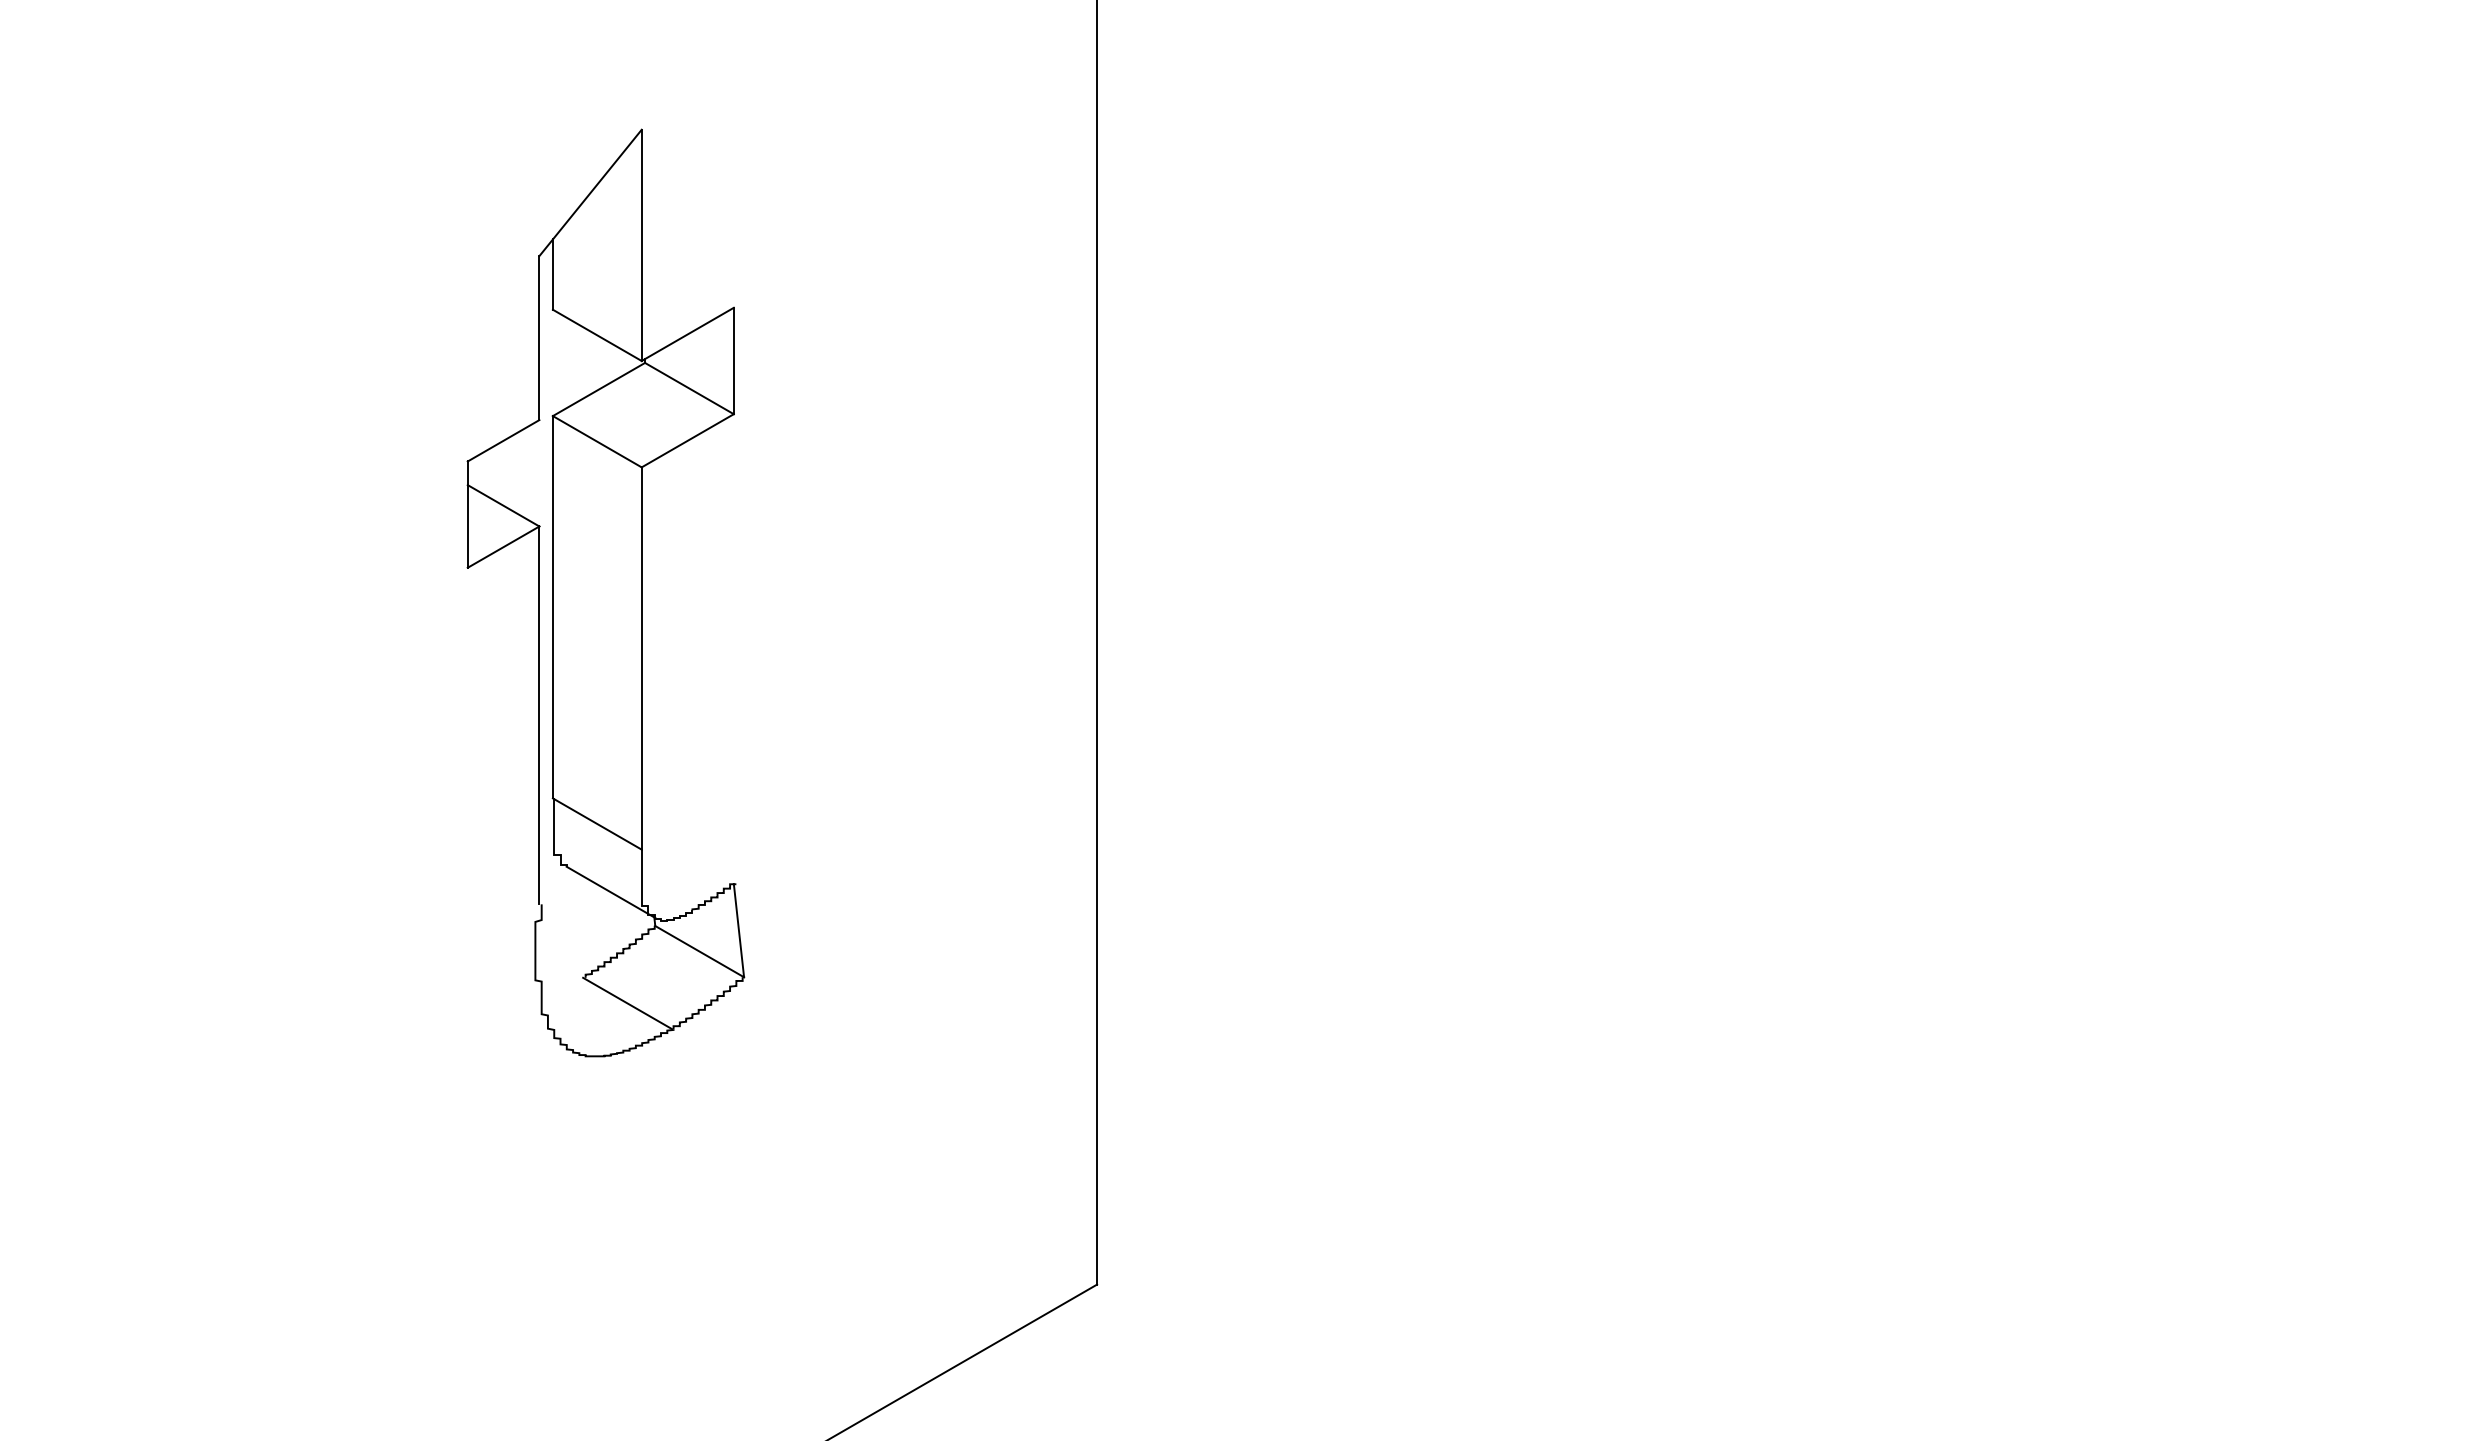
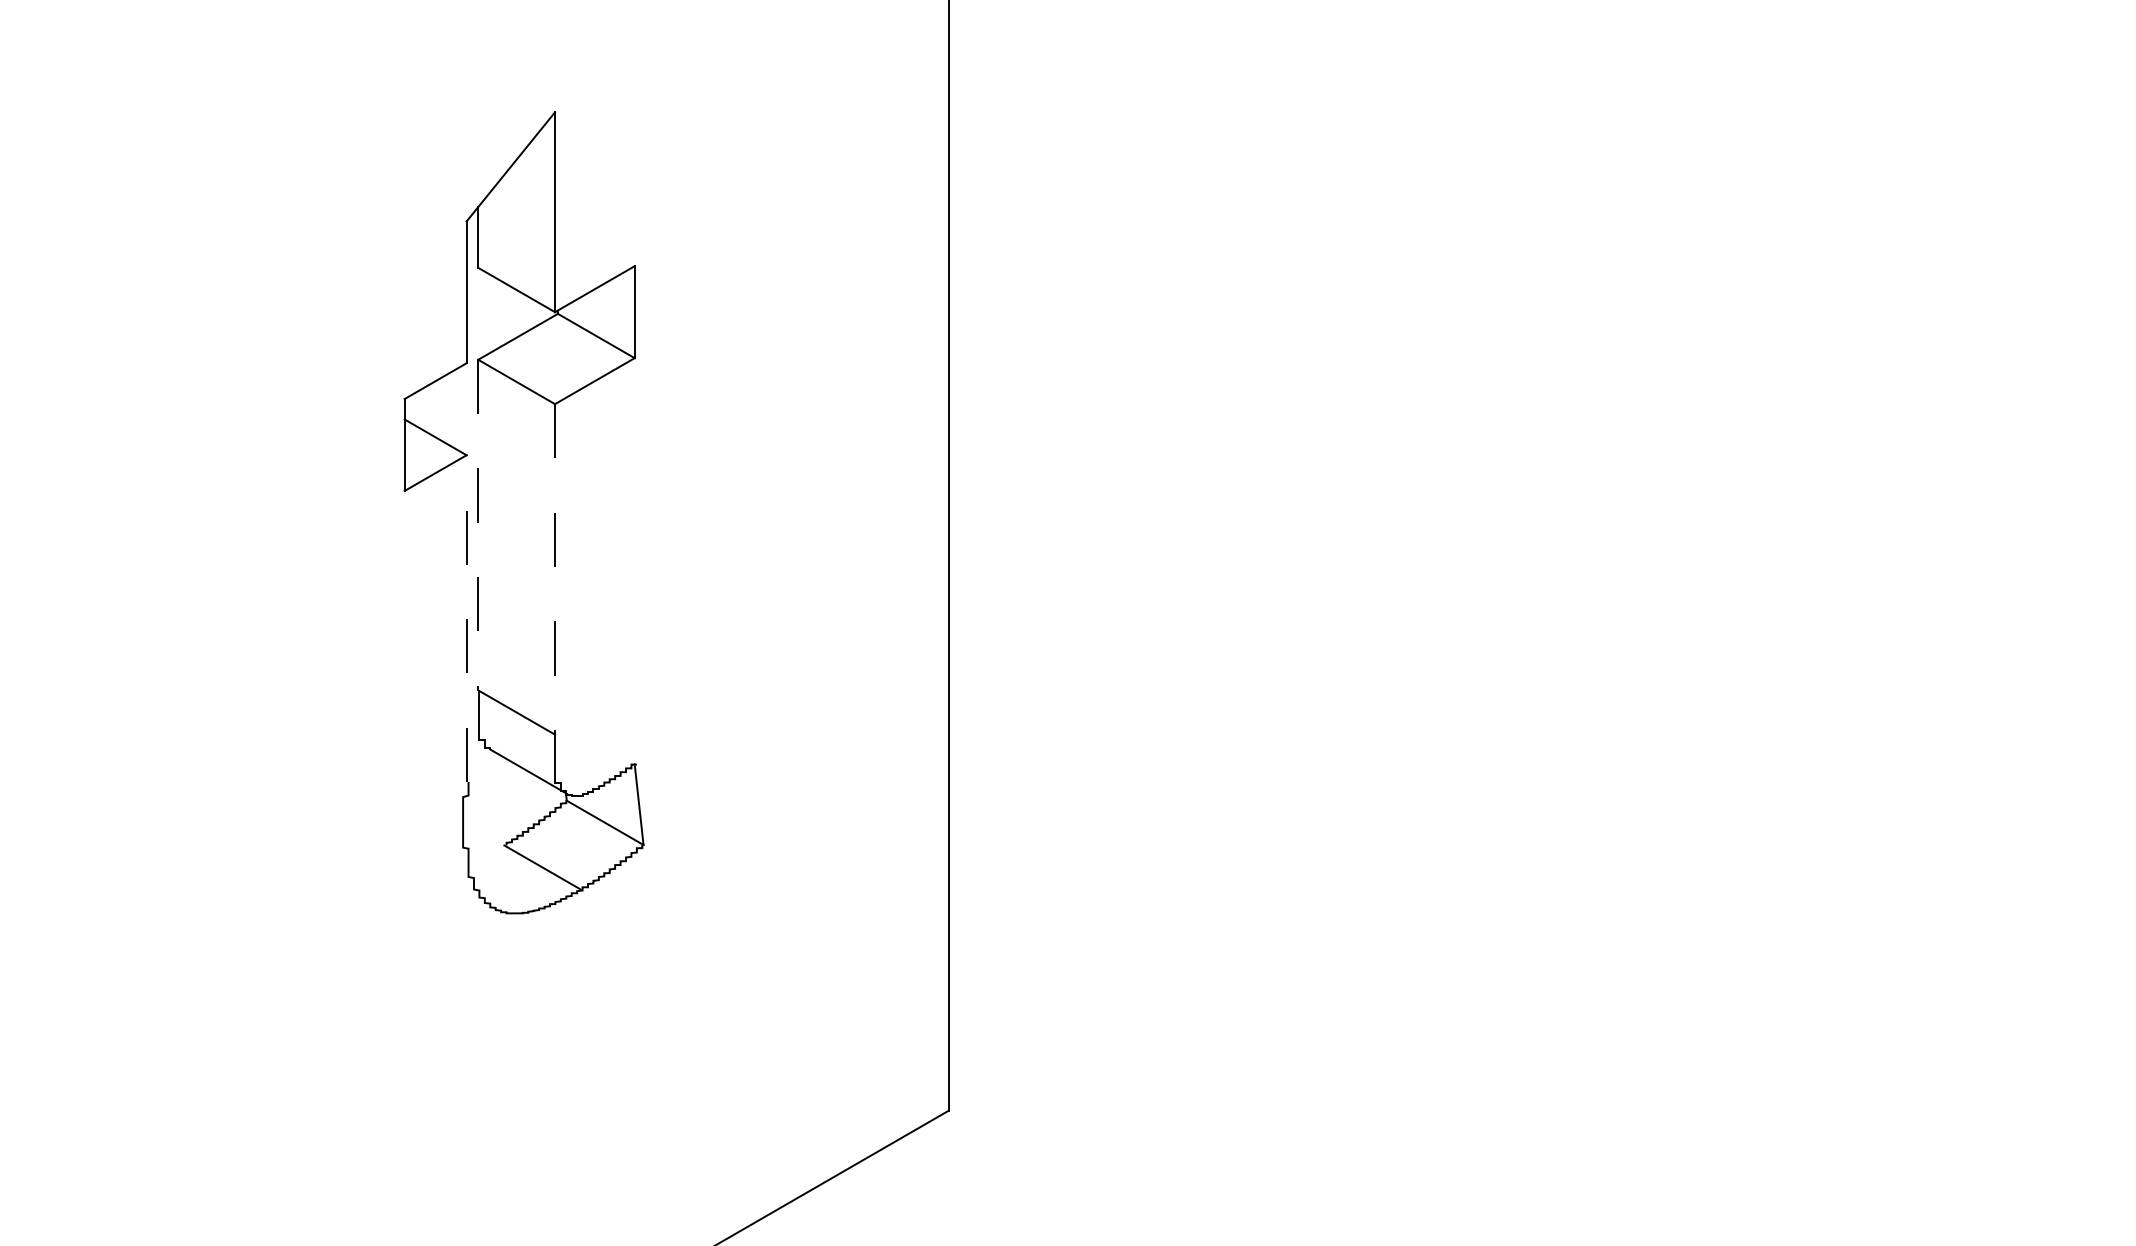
line: (552, 607) -> (477, 525), solid -> dashed
line: (641, 659) -> (554, 570), solid -> dashed
line: (539, 715) -> (466, 618), solid -> dashed

